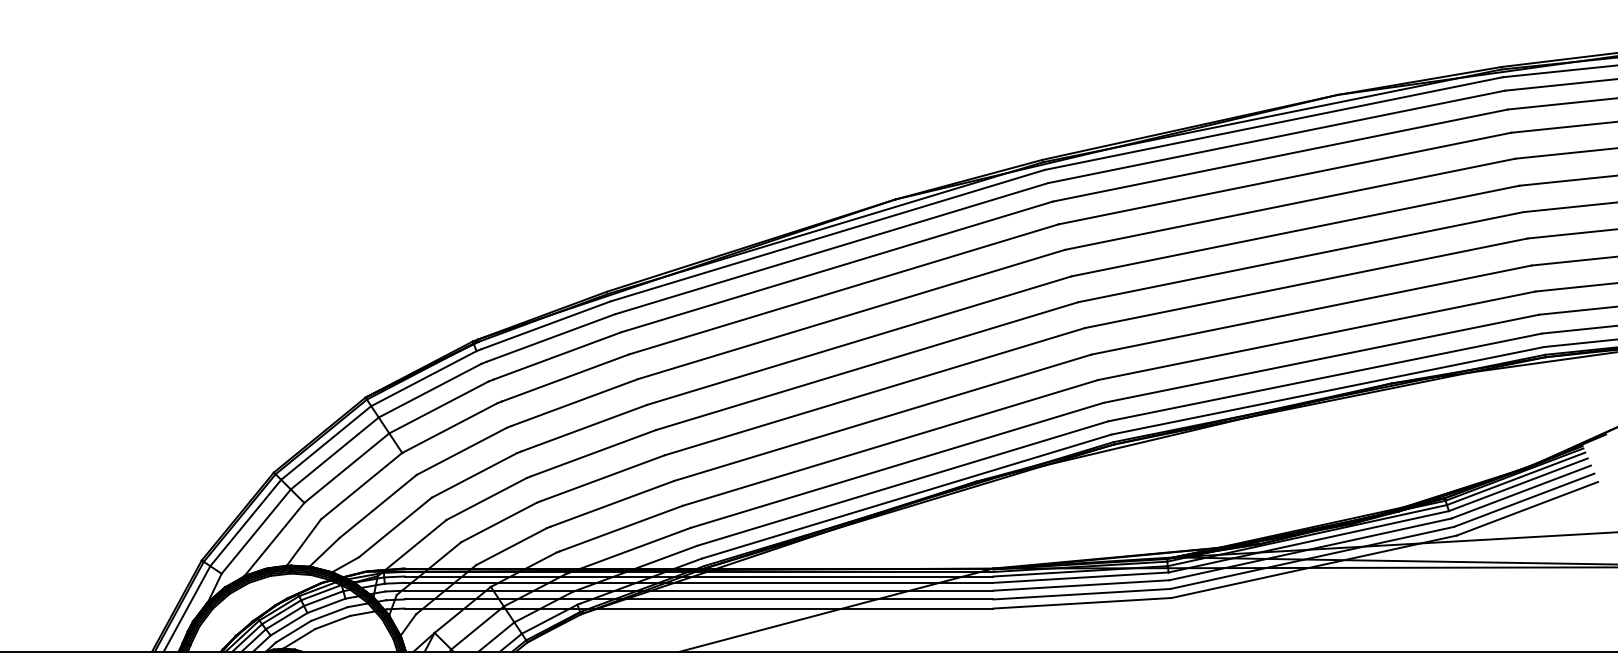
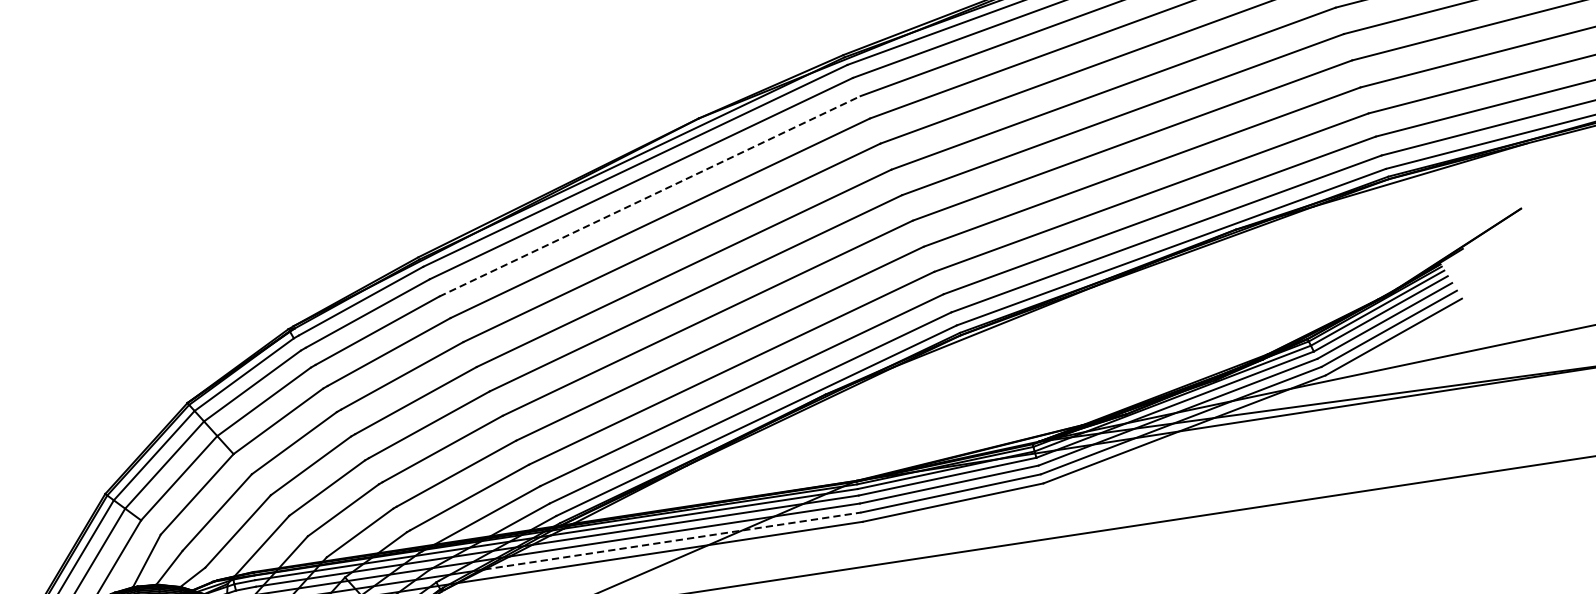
line: (837, 266) -> (650, 195), solid -> dashed
line: (809, 599) -> (673, 541), solid -> dashed

